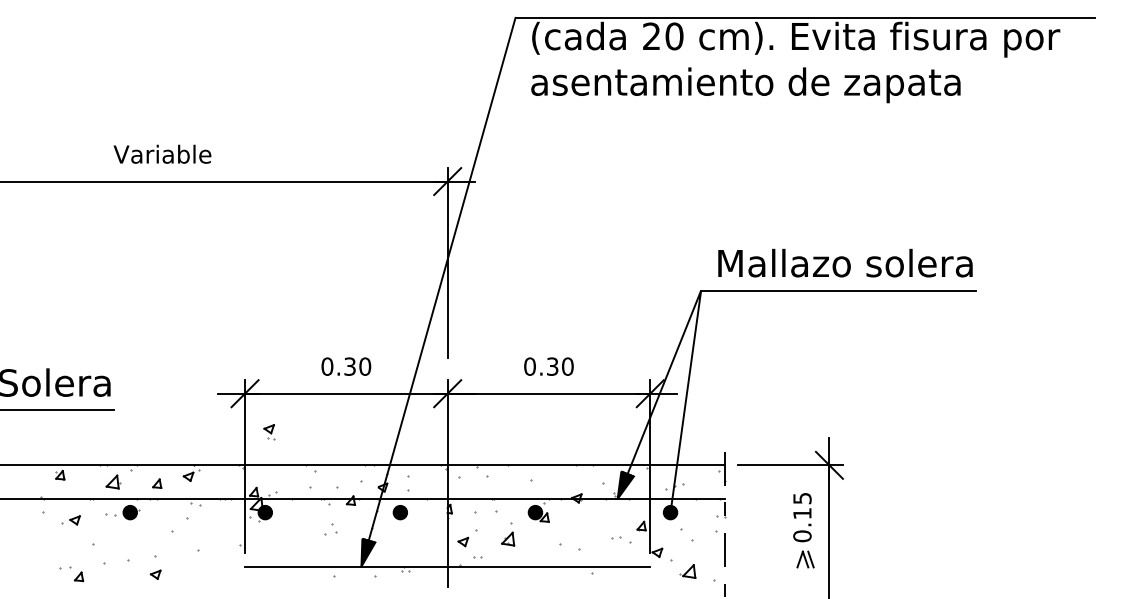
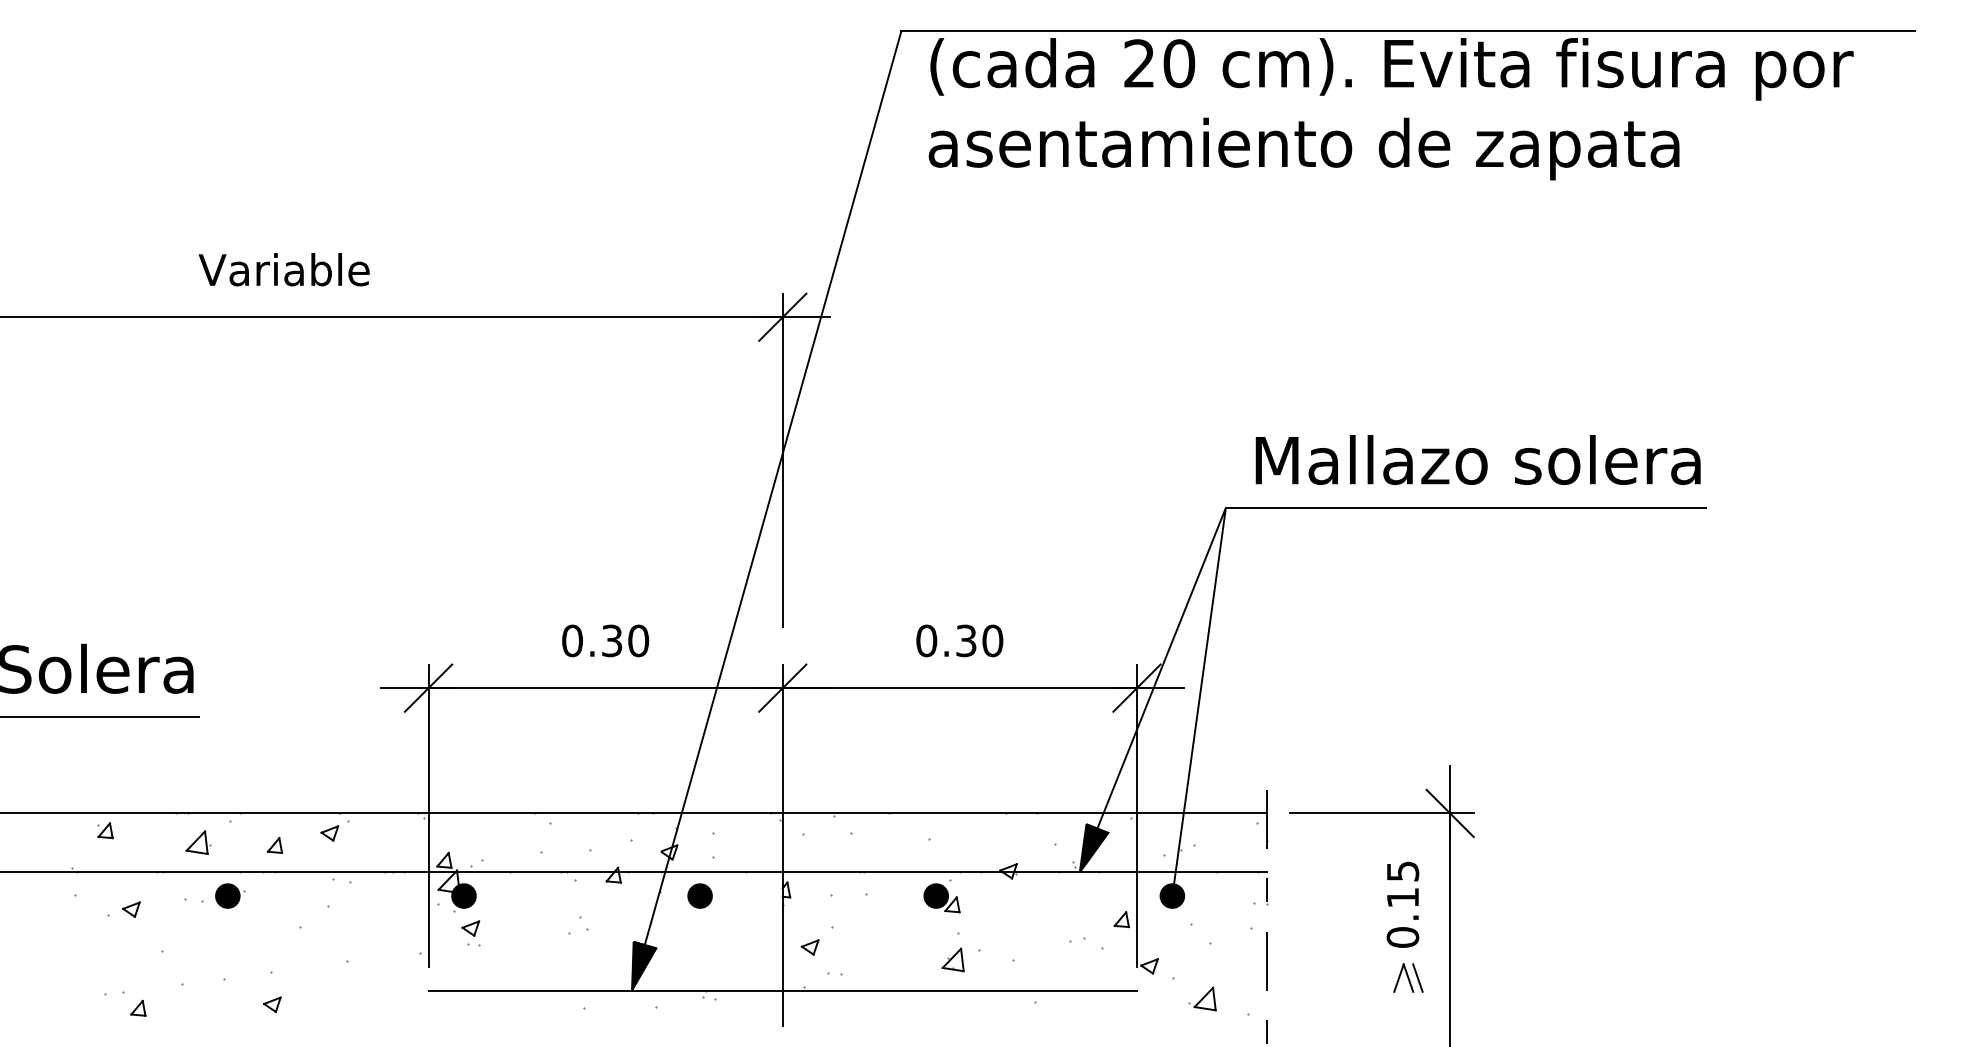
part: (269, 432) -> (471, 934), moved
part: (508, 534) -> (953, 951), moved

